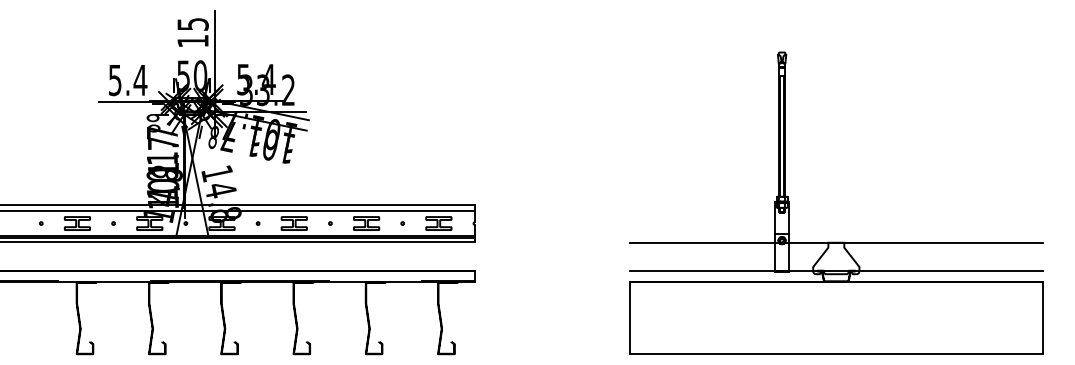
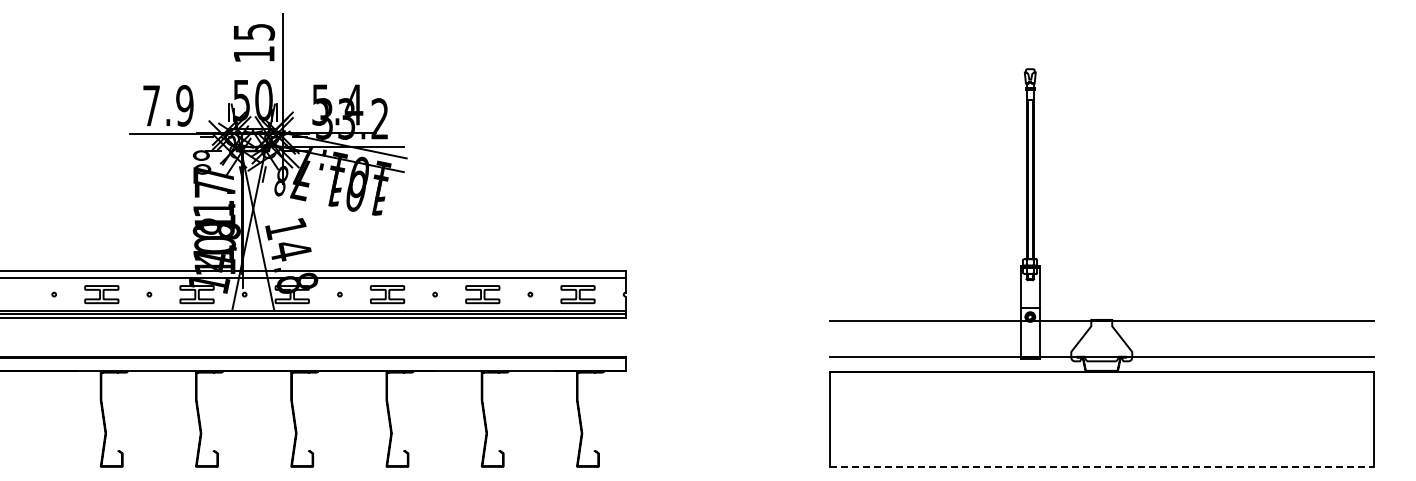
text: (128, 80) -> (168, 105), 5.4 -> 7.9
line: (836, 354) -> (1101, 466), solid -> dashed

